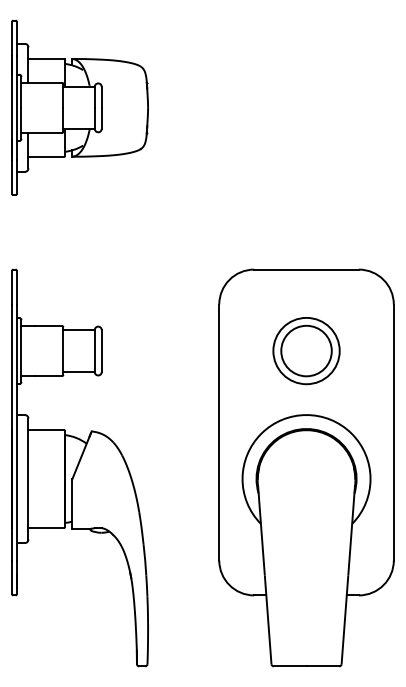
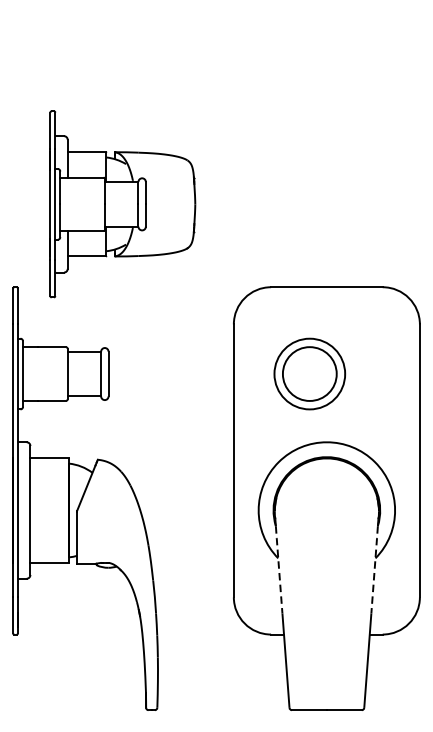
part: (79, 107) -> (122, 203), moved
part: (306, 351) -> (309, 374), moved
line: (261, 534) -> (278, 569), solid -> dashed
line: (351, 534) -> (374, 569), solid -> dashed

